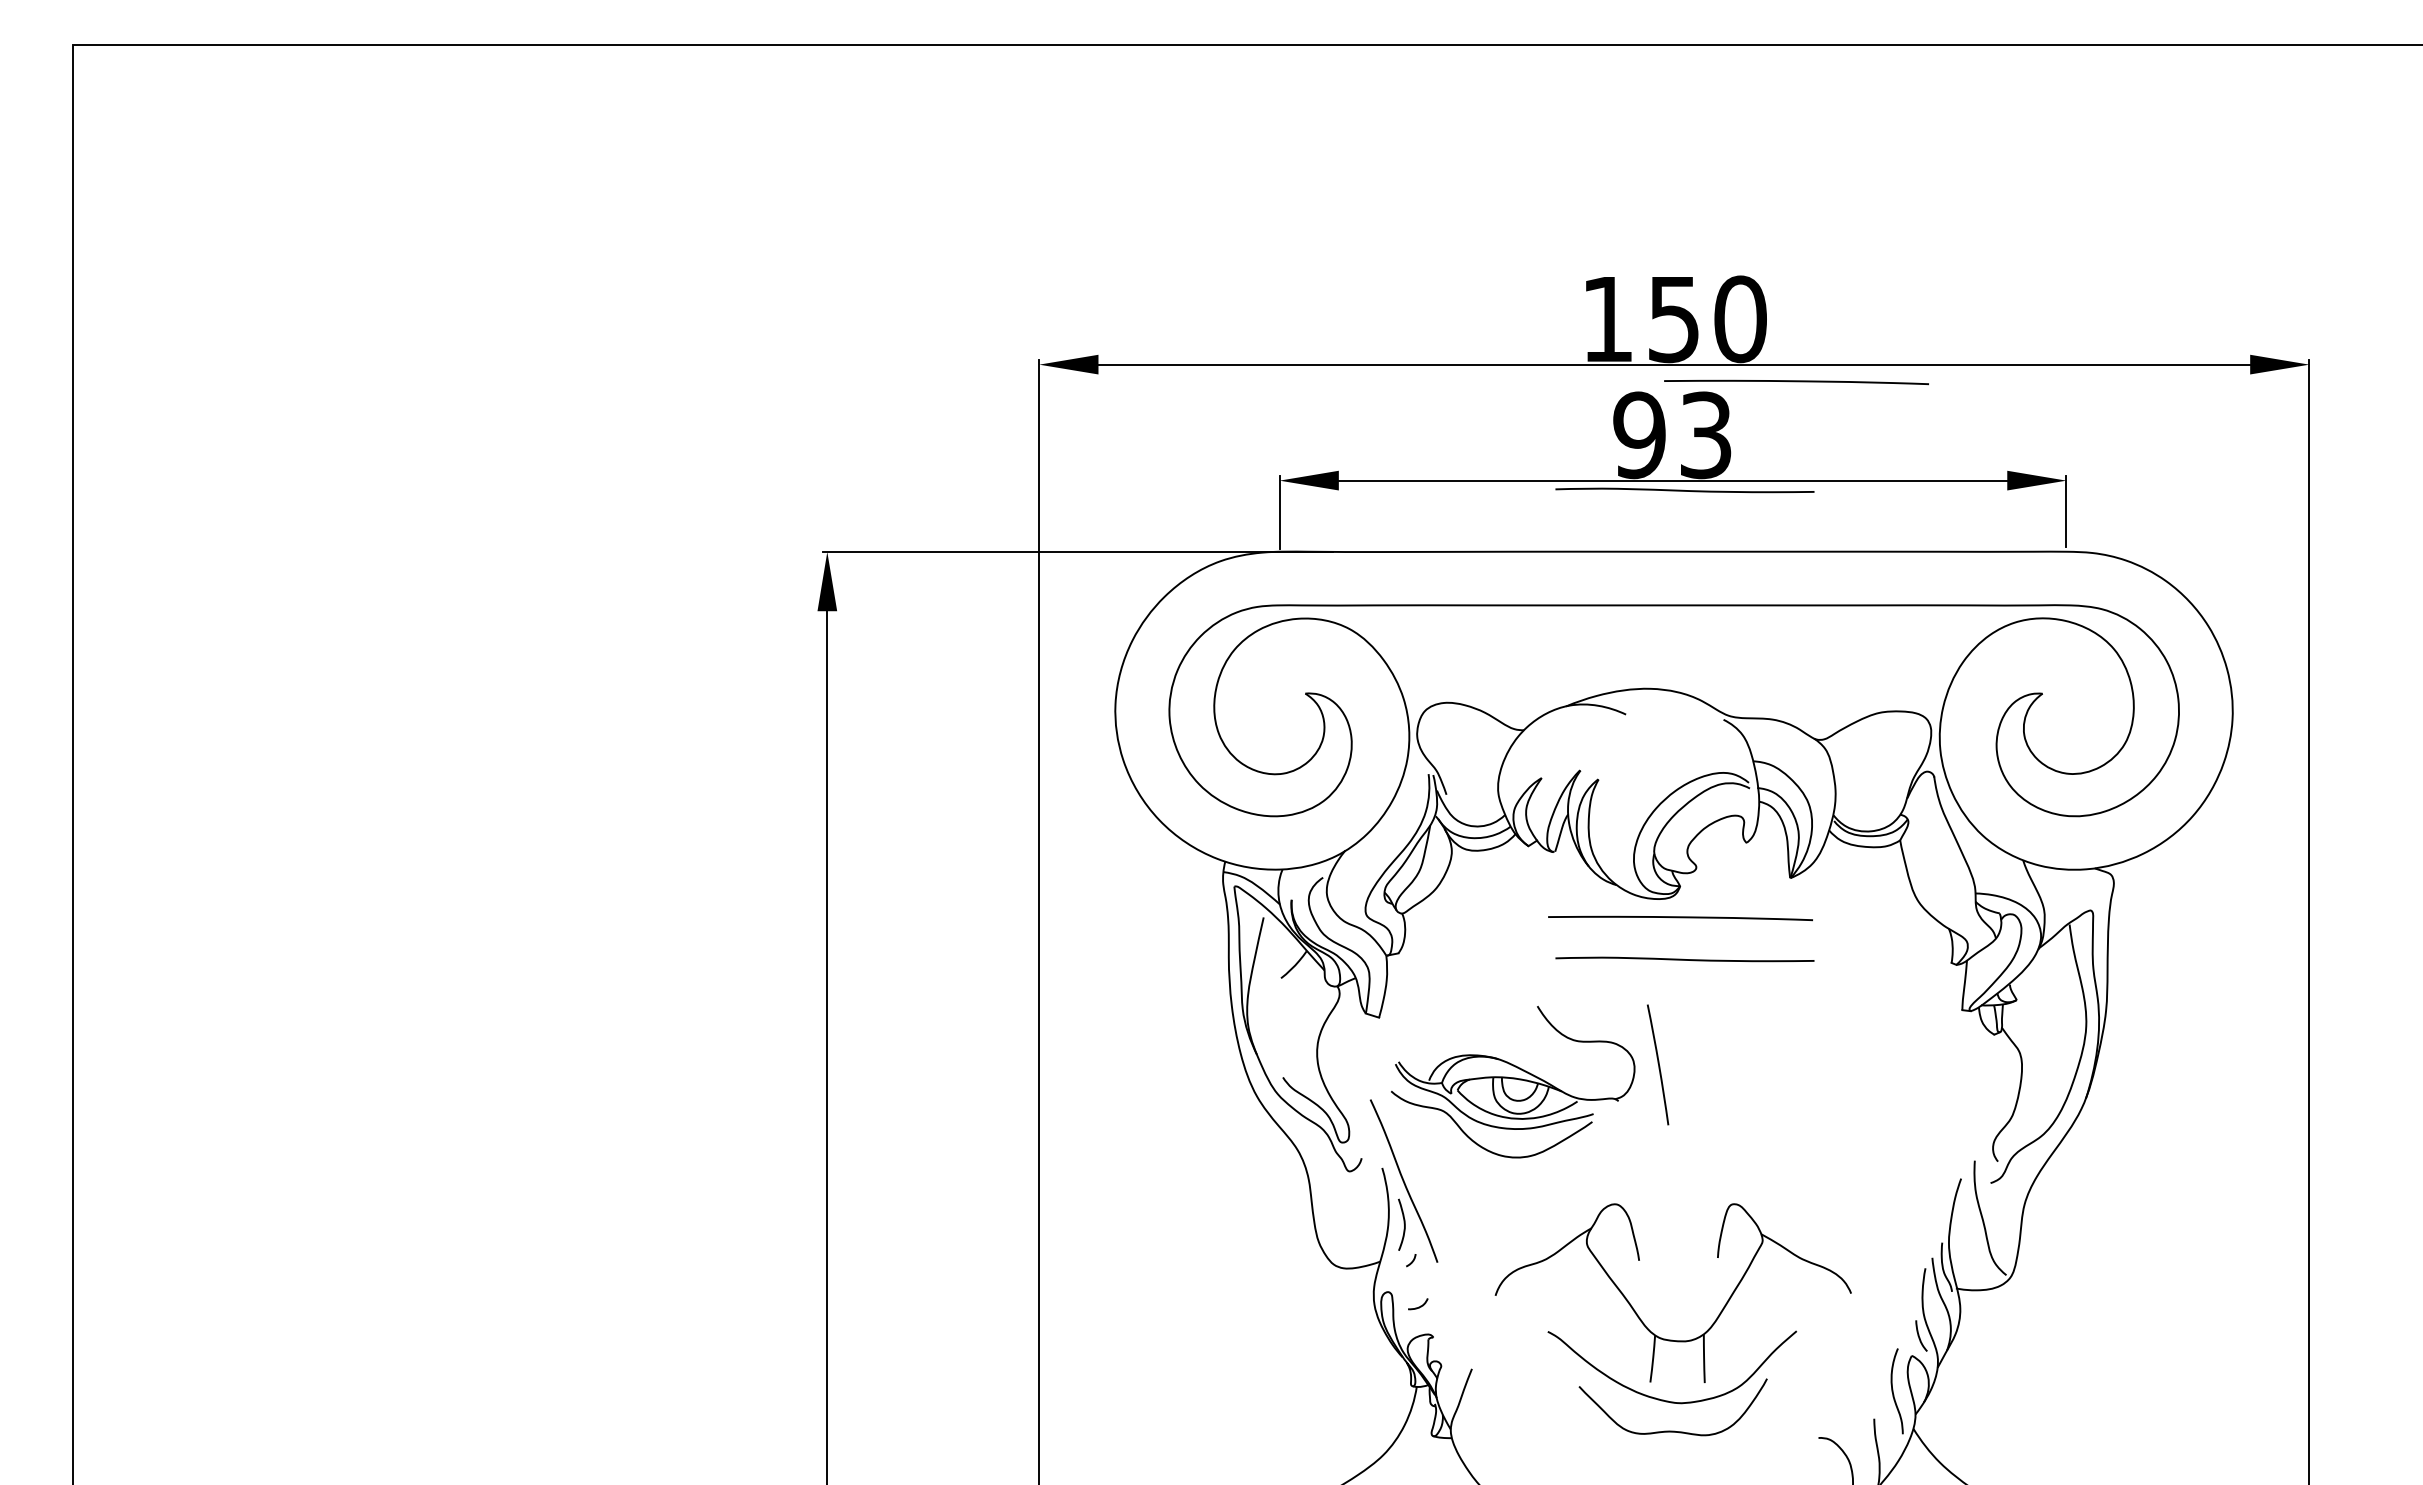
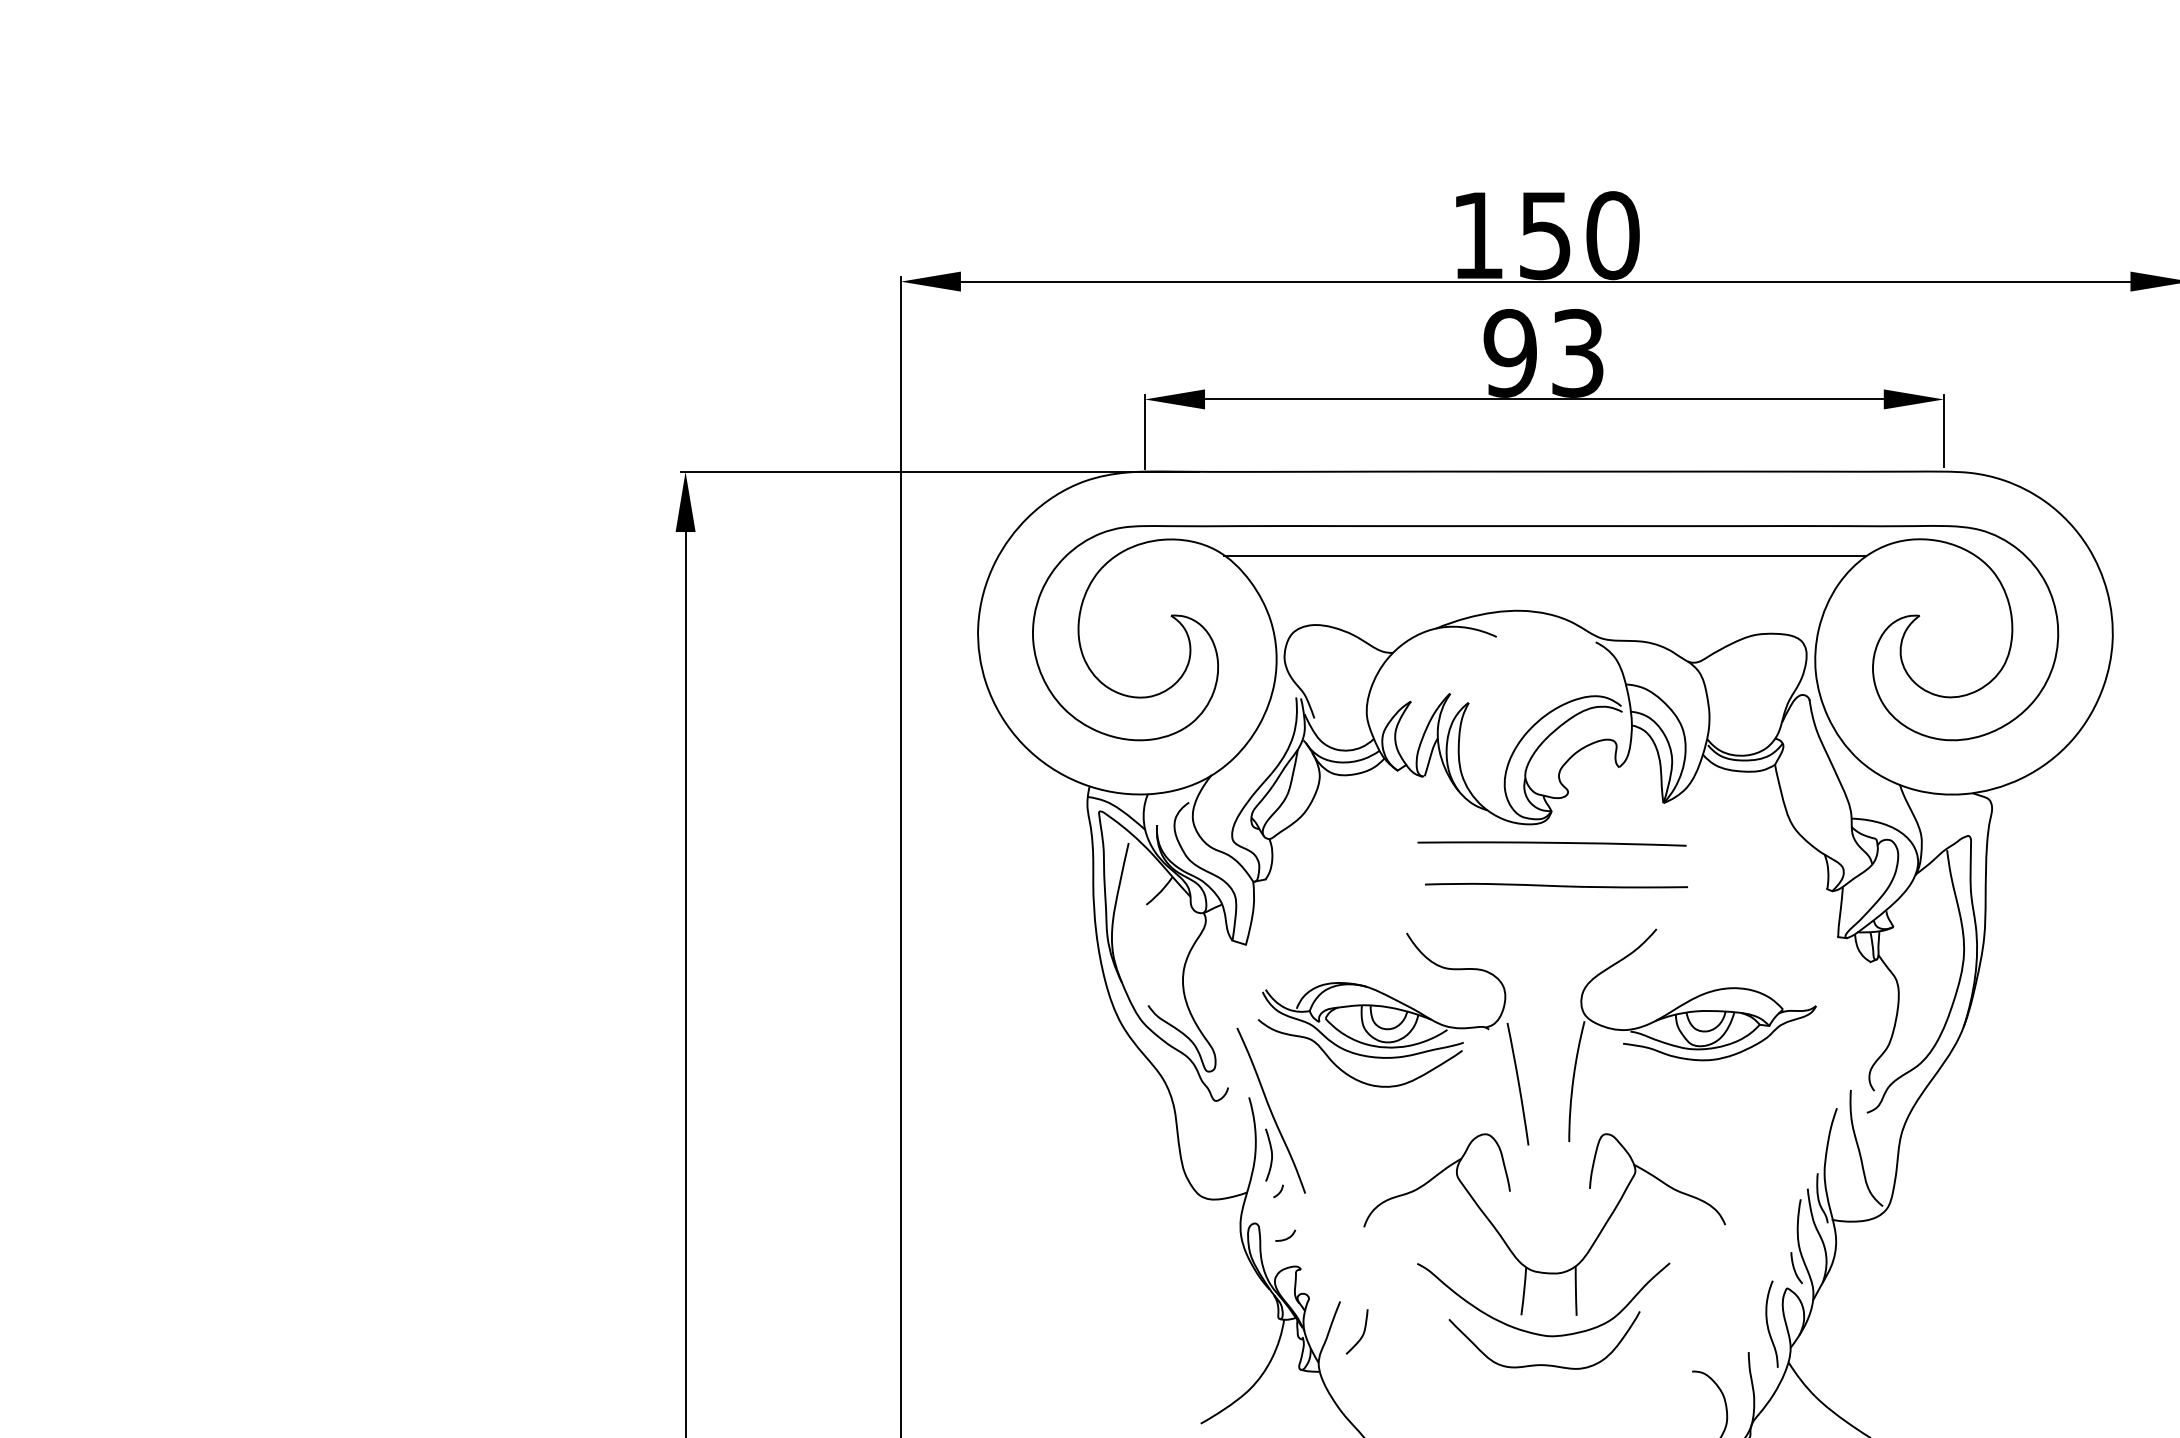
curve: (1796, 382) -> (1669, 299), removed
curve: (1684, 490) -> (1556, 409), removed
line: (1673, 635) -> (1544, 556), added
line: (1658, 1064) -> (1518, 1083), moved
part: (1818, 1106) -> (1692, 1034), added
curve: (1493, 1401) -> (1362, 1334), added

